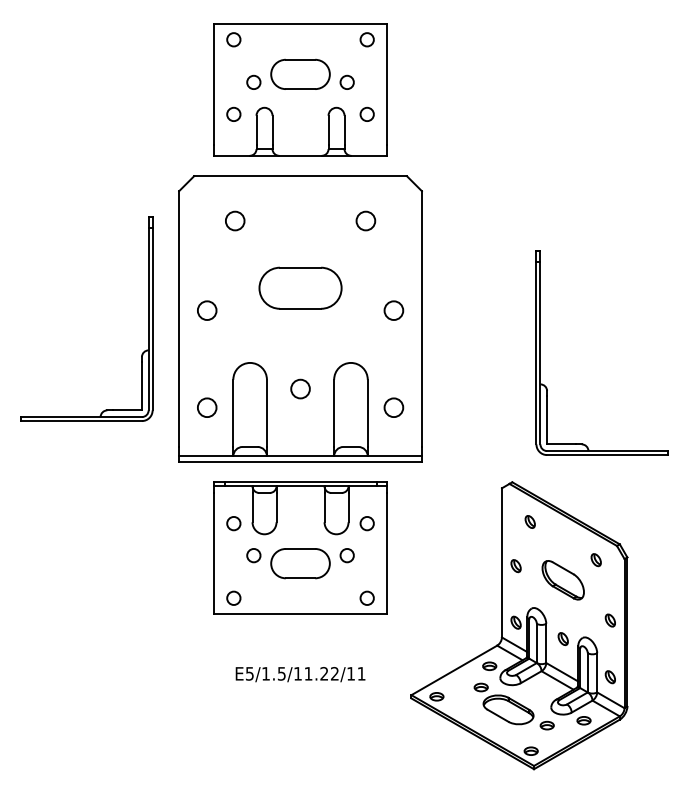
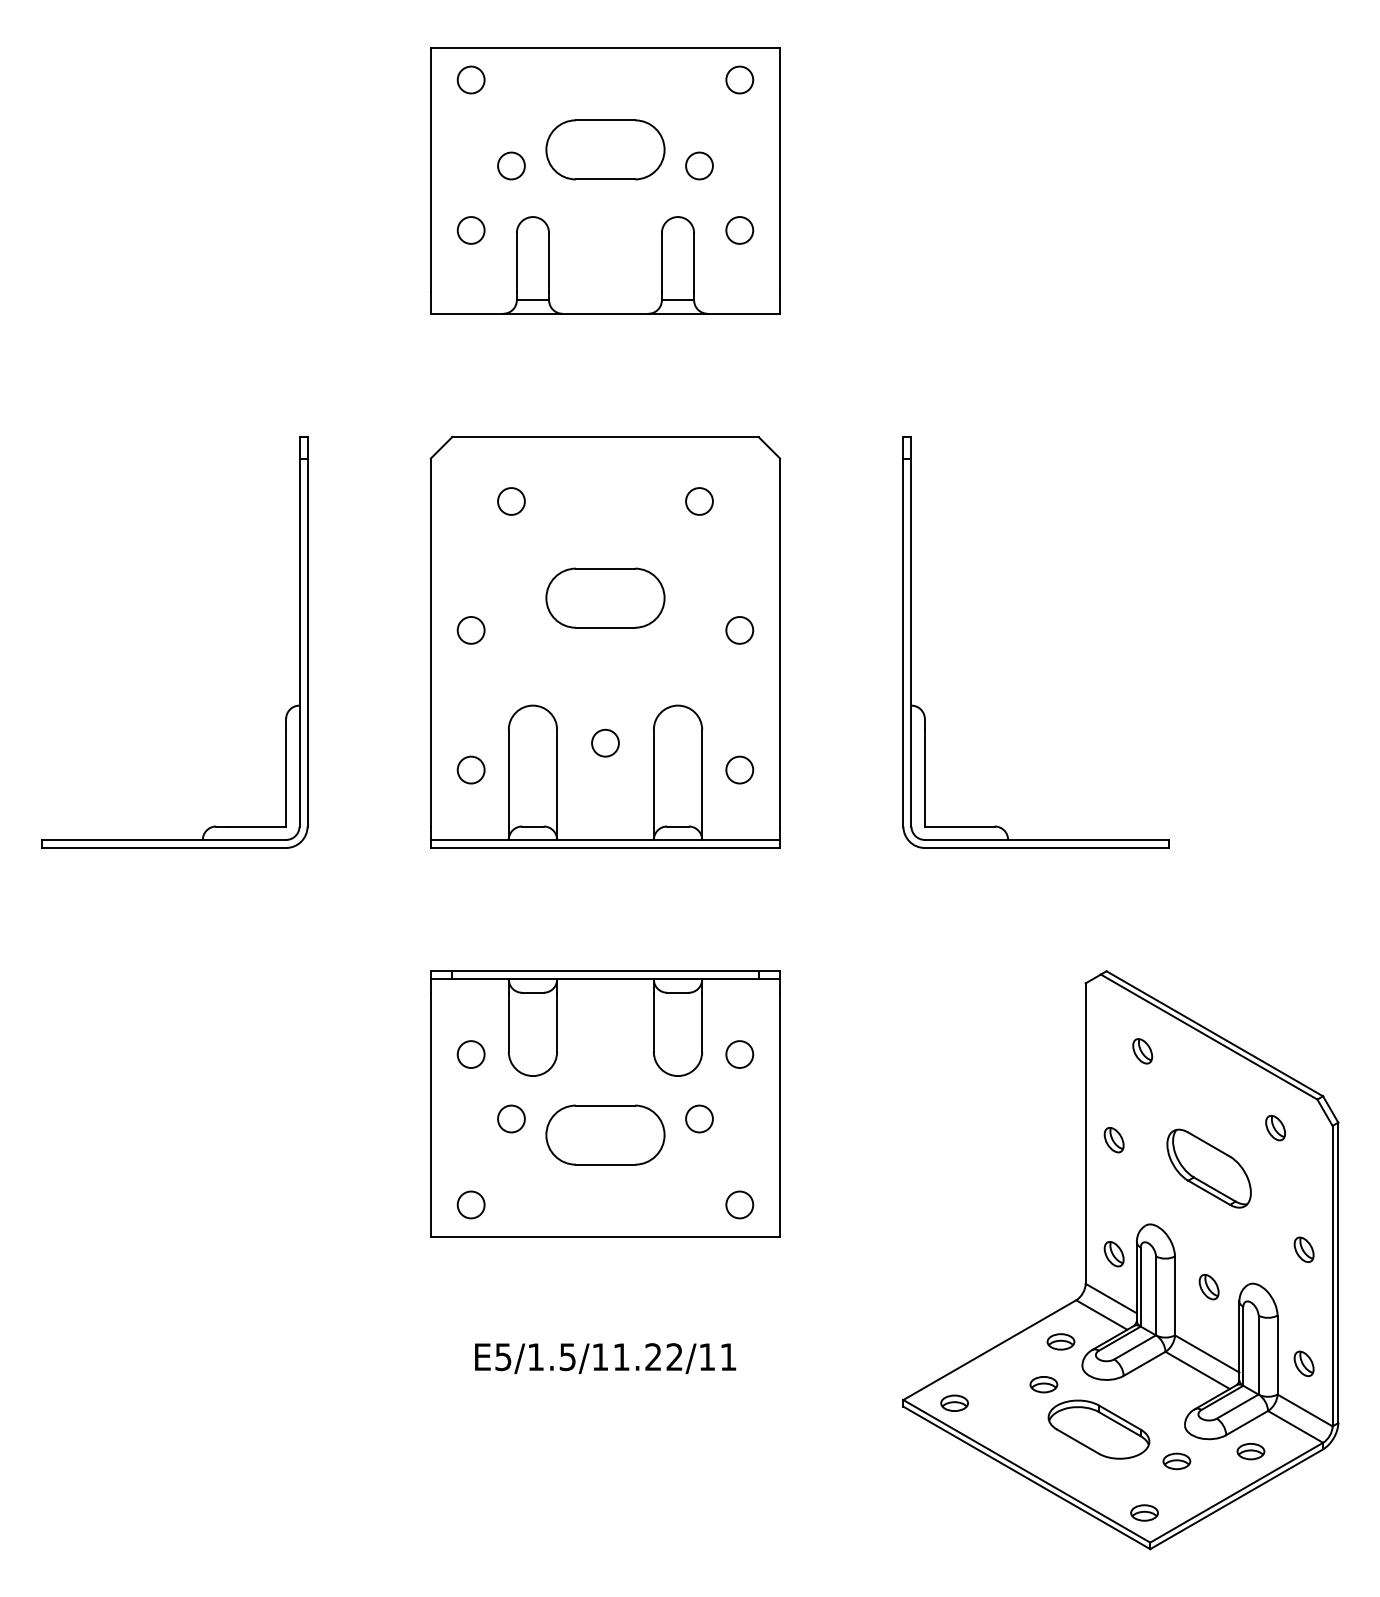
part: (300, 318) -> (605, 641), size x0.71
part: (540, 352) -> (911, 641), moved
part: (519, 625) -> (1121, 1259), moved

